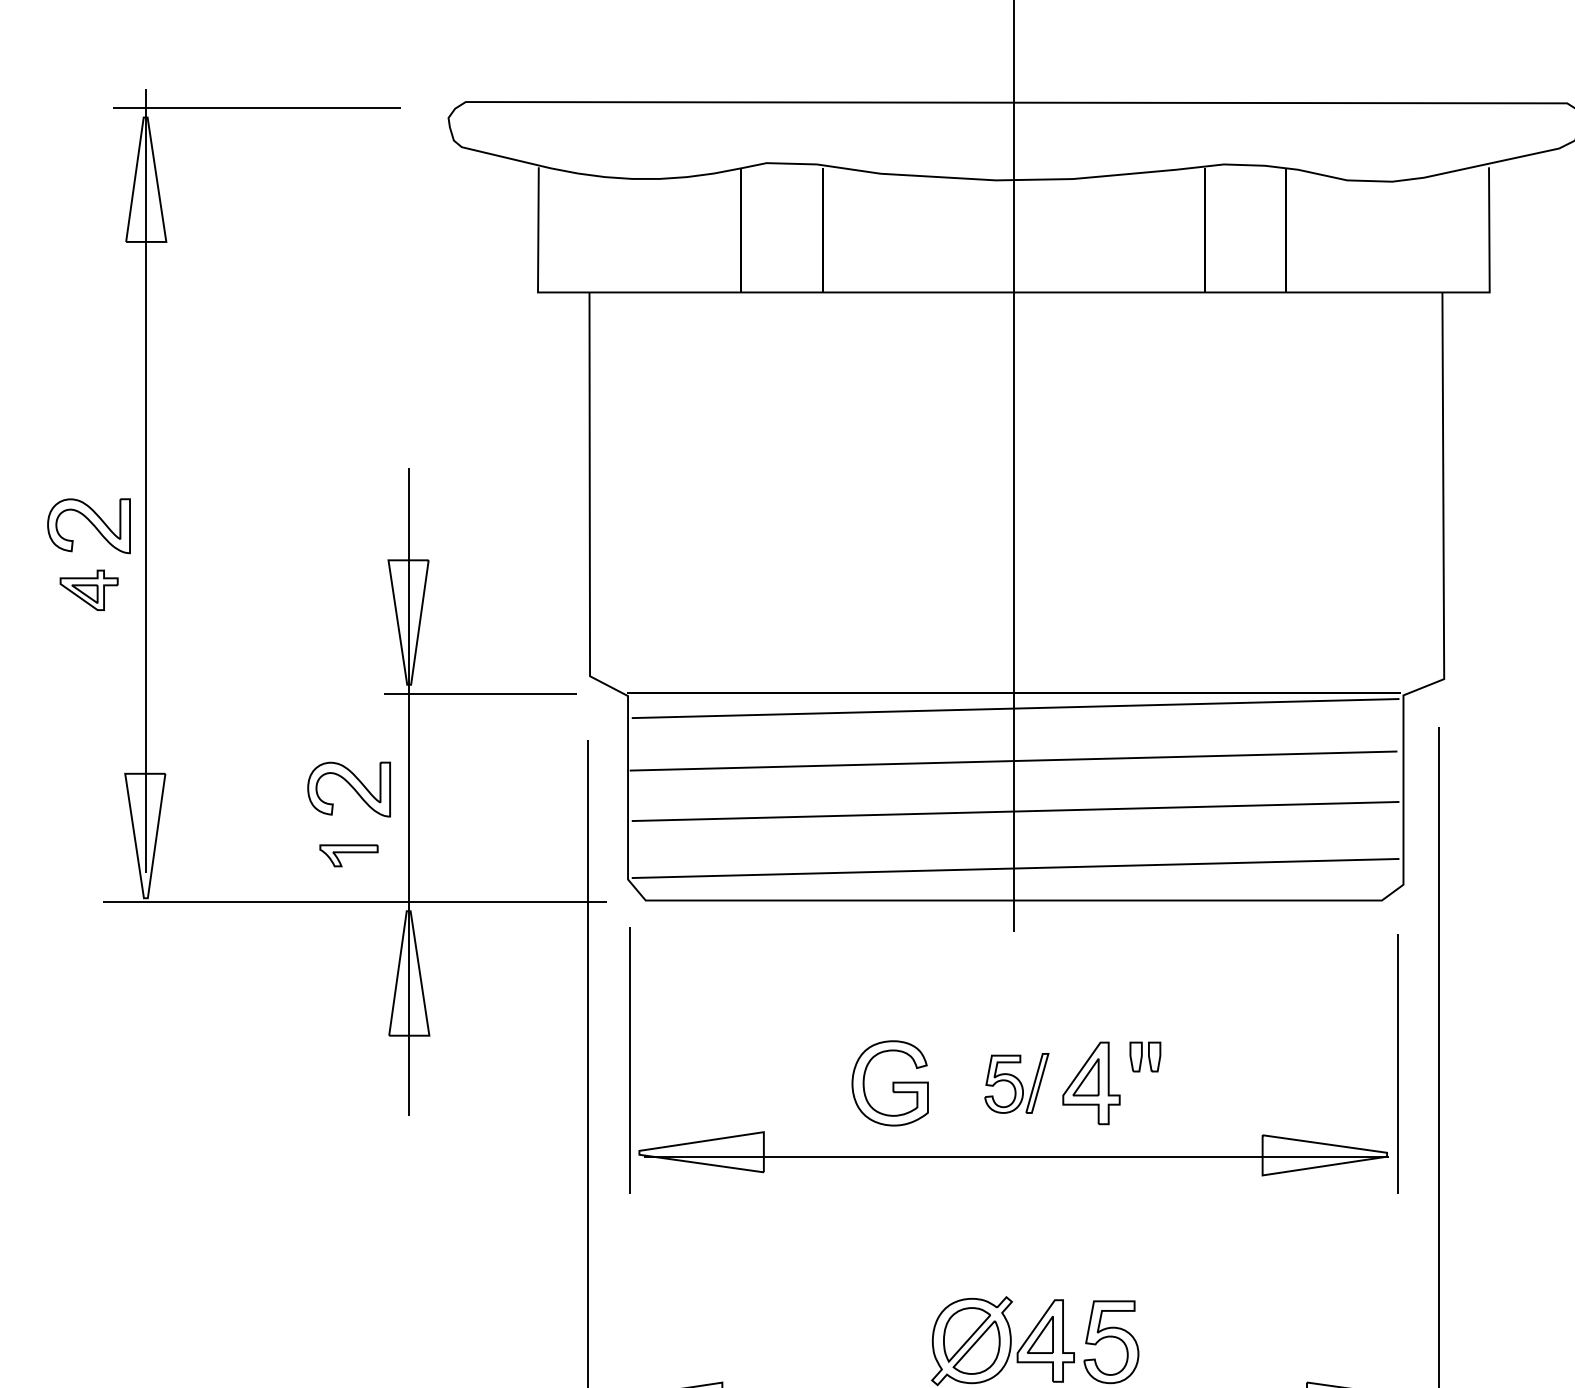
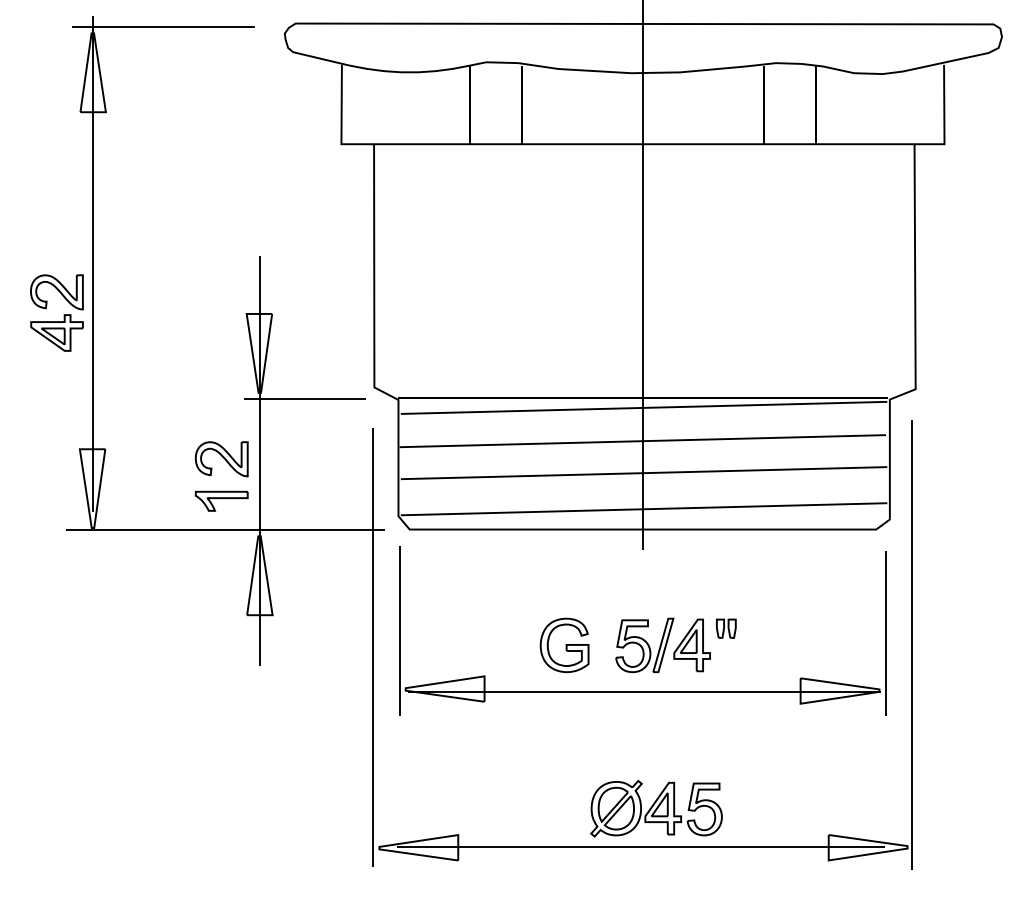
part: (88, 589) -> (56, 332), size x1.43
part: (348, 854) -> (221, 500), size x1.43
part: (1016, 1083) -> (644, 645), size x1.43

